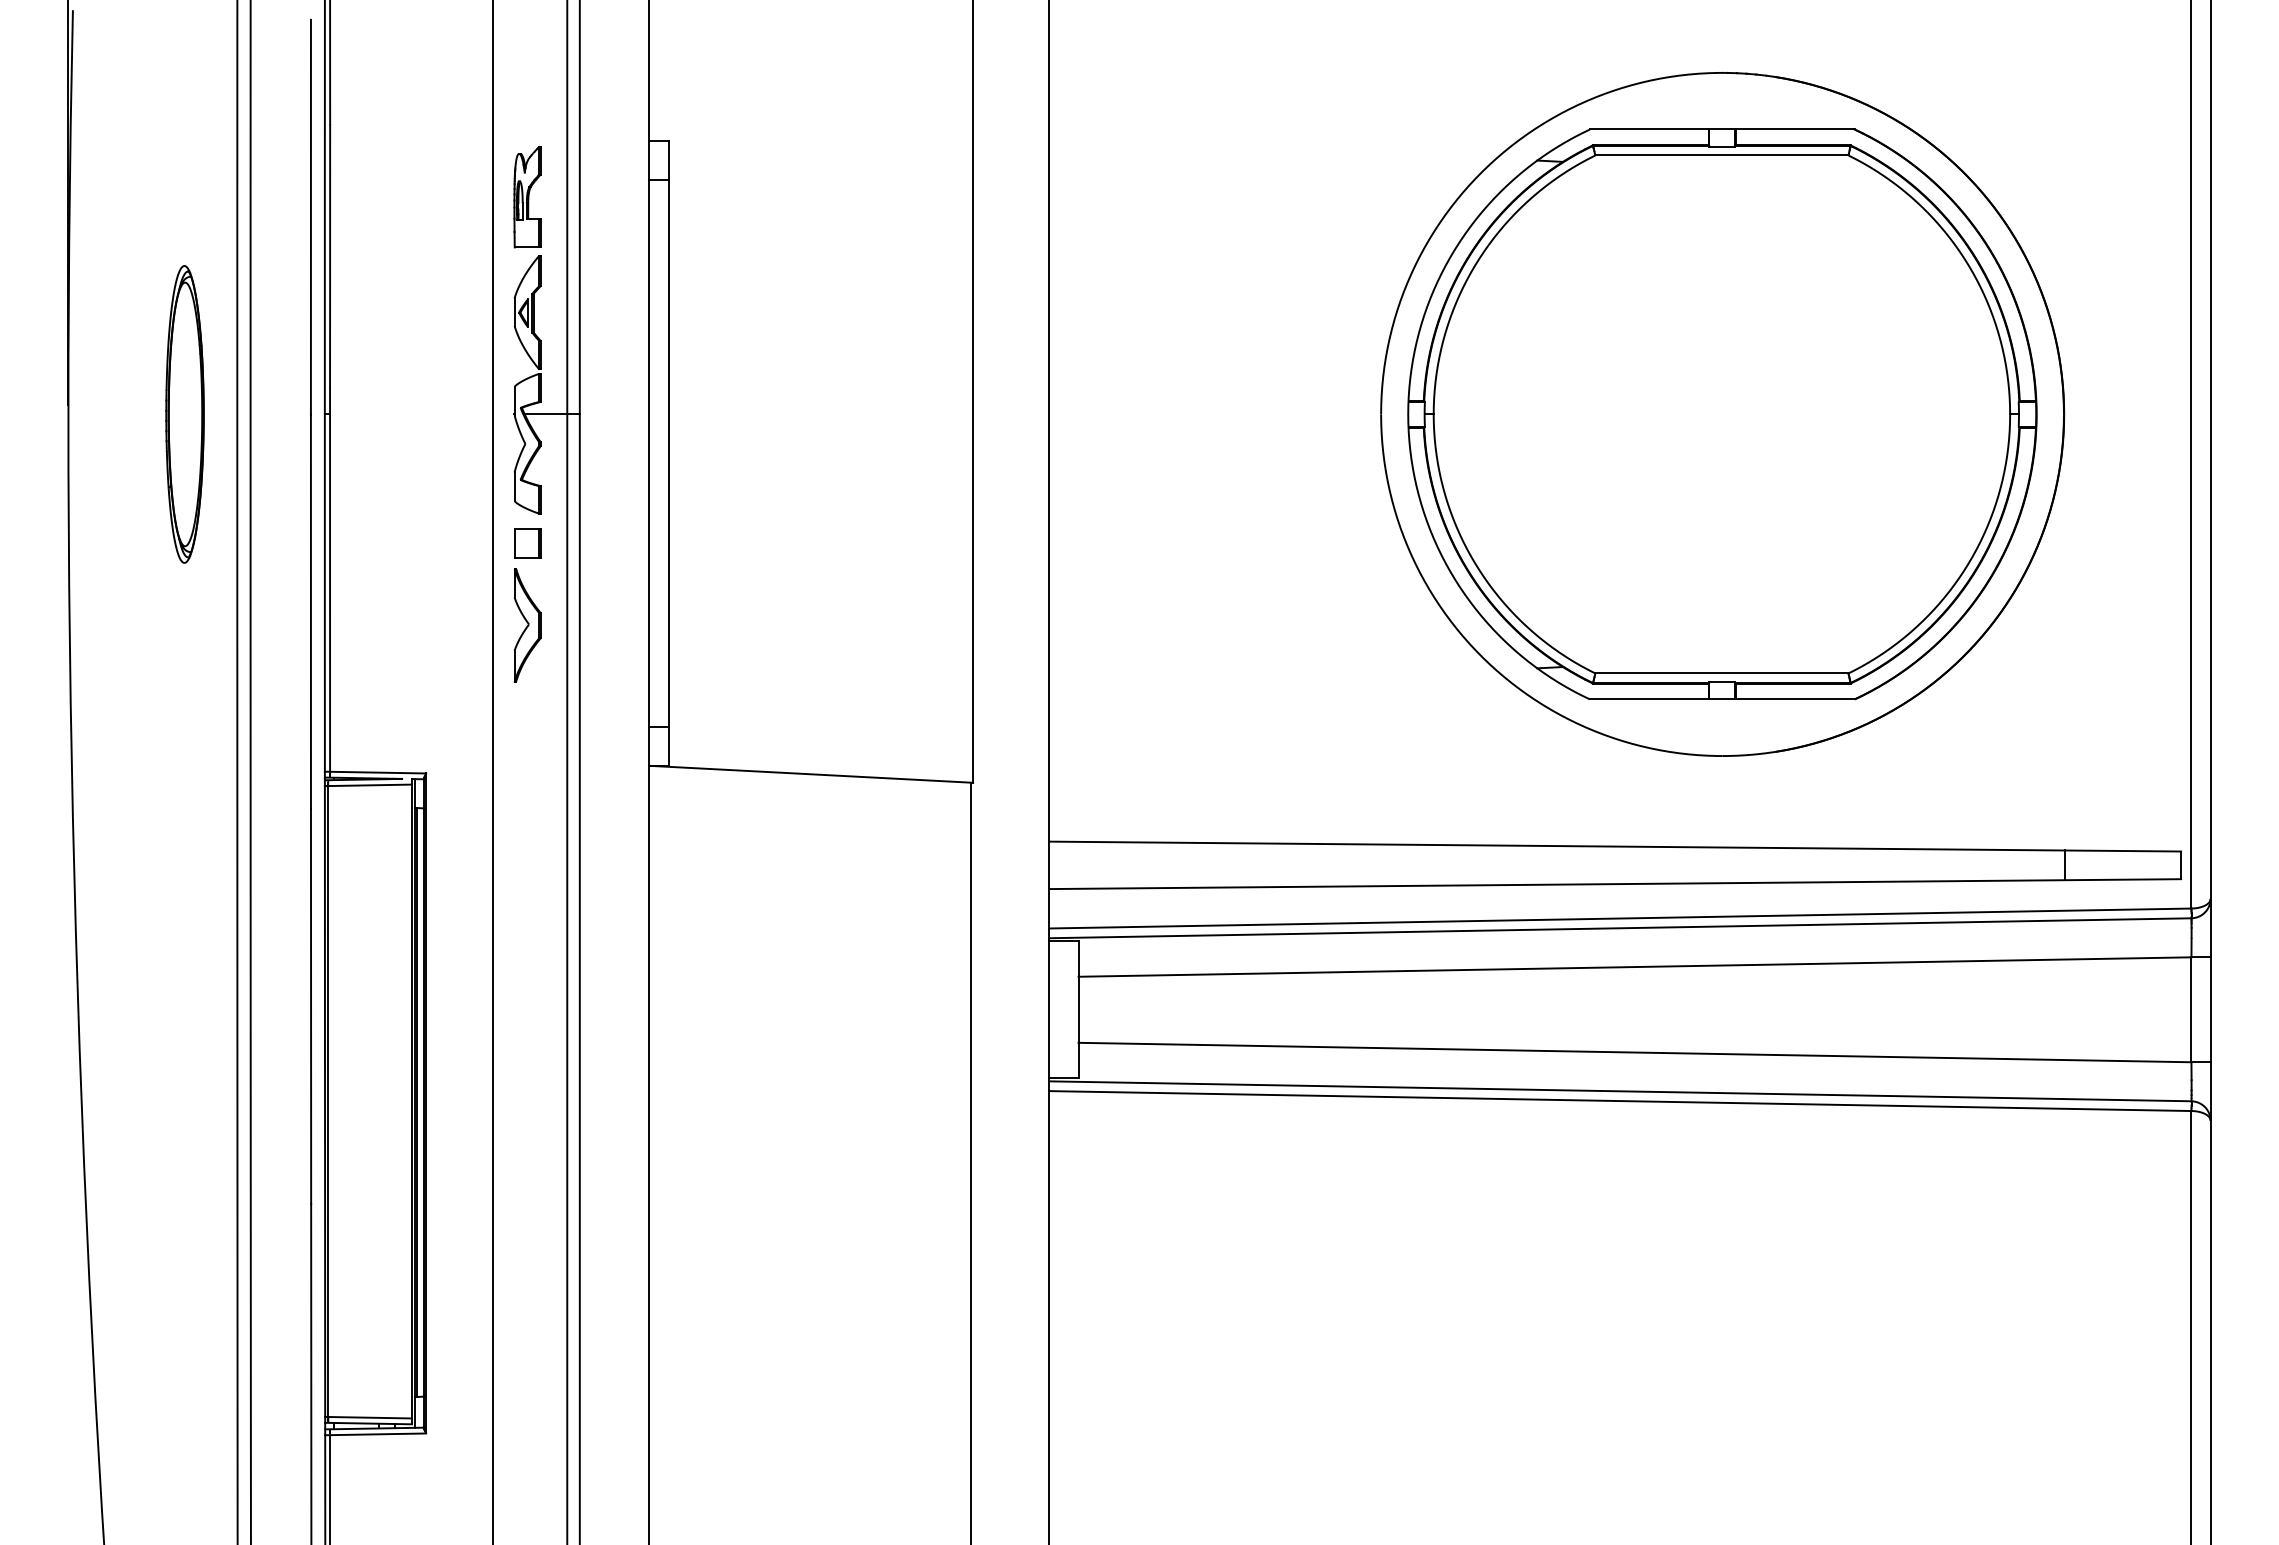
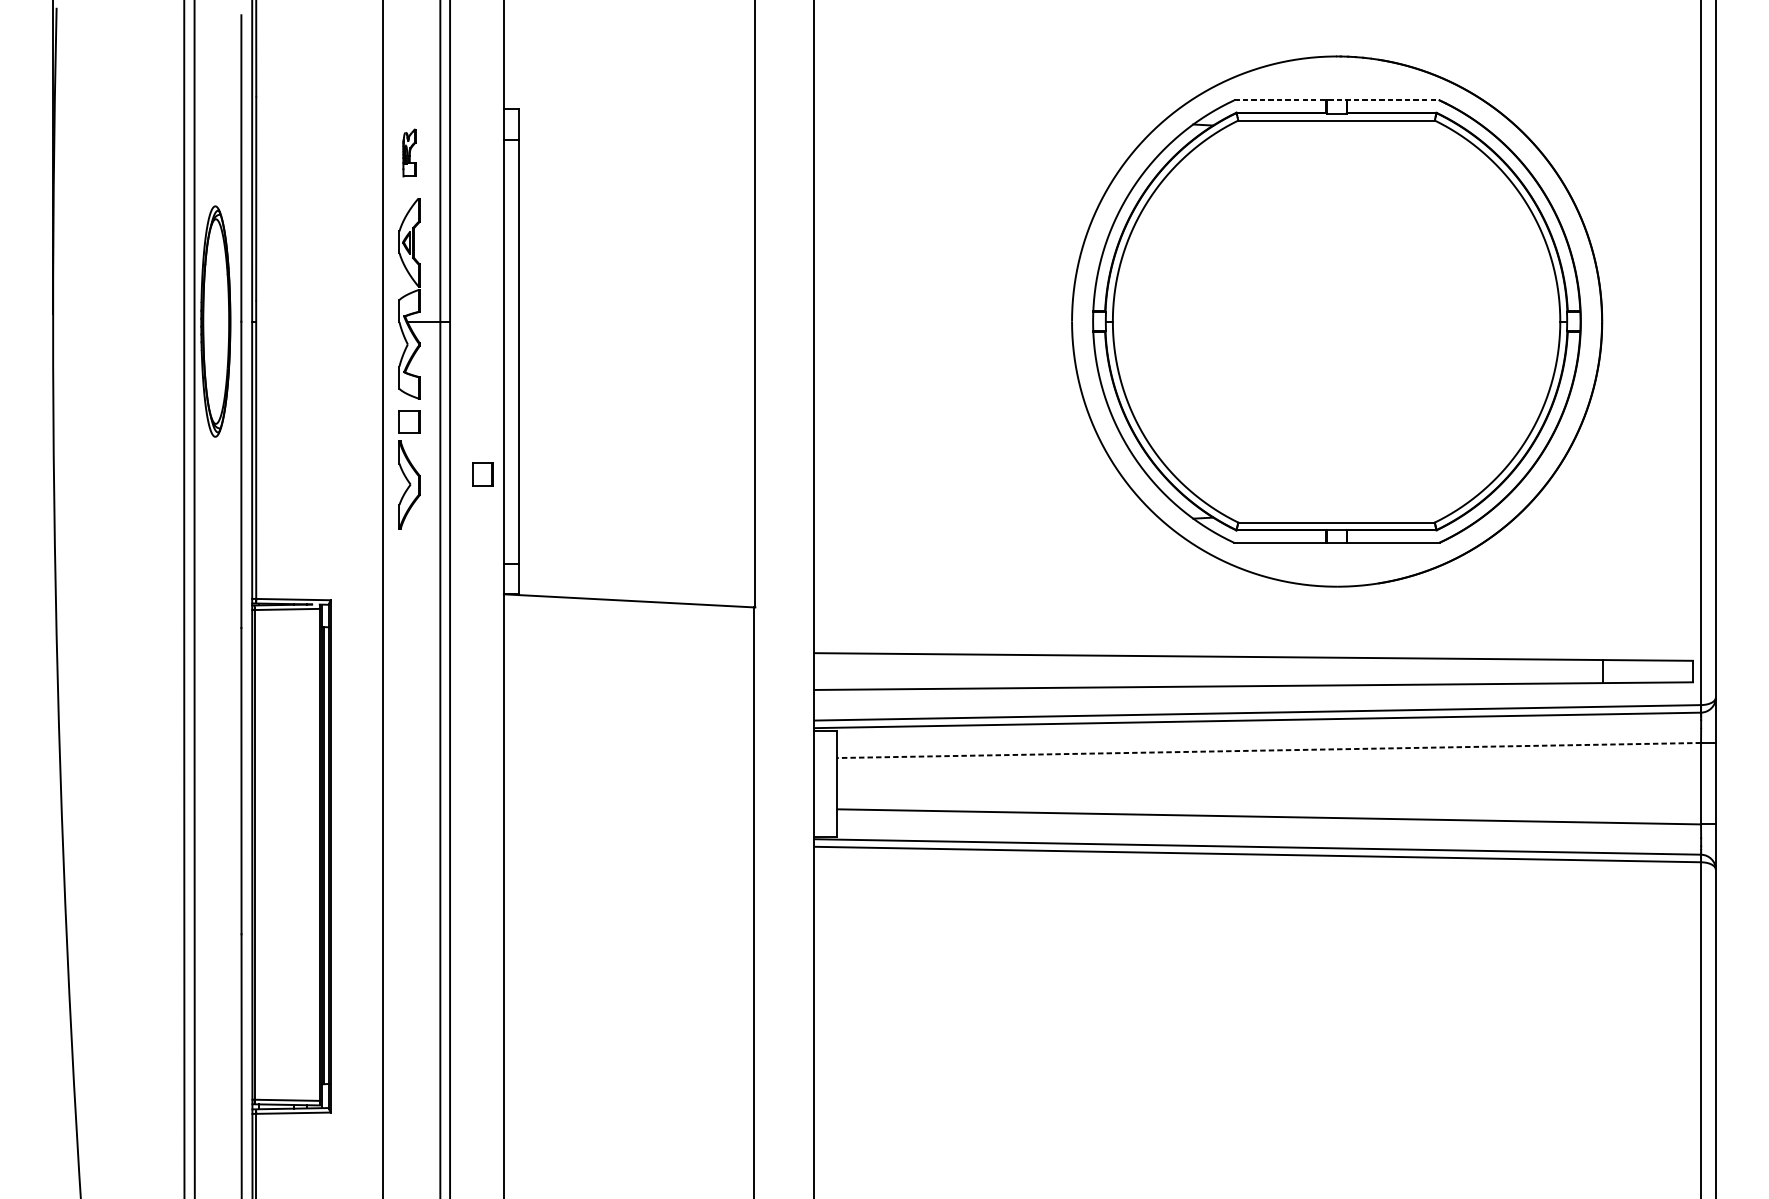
line: (1722, 129) -> (1337, 100), solid -> dashed
part: (527, 197) -> (409, 153), size x0.6
part: (184, 414) -> (215, 321), moved
part: (622, 611) -> (483, 474), added
line: (1635, 967) -> (1269, 750), solid -> dashed

